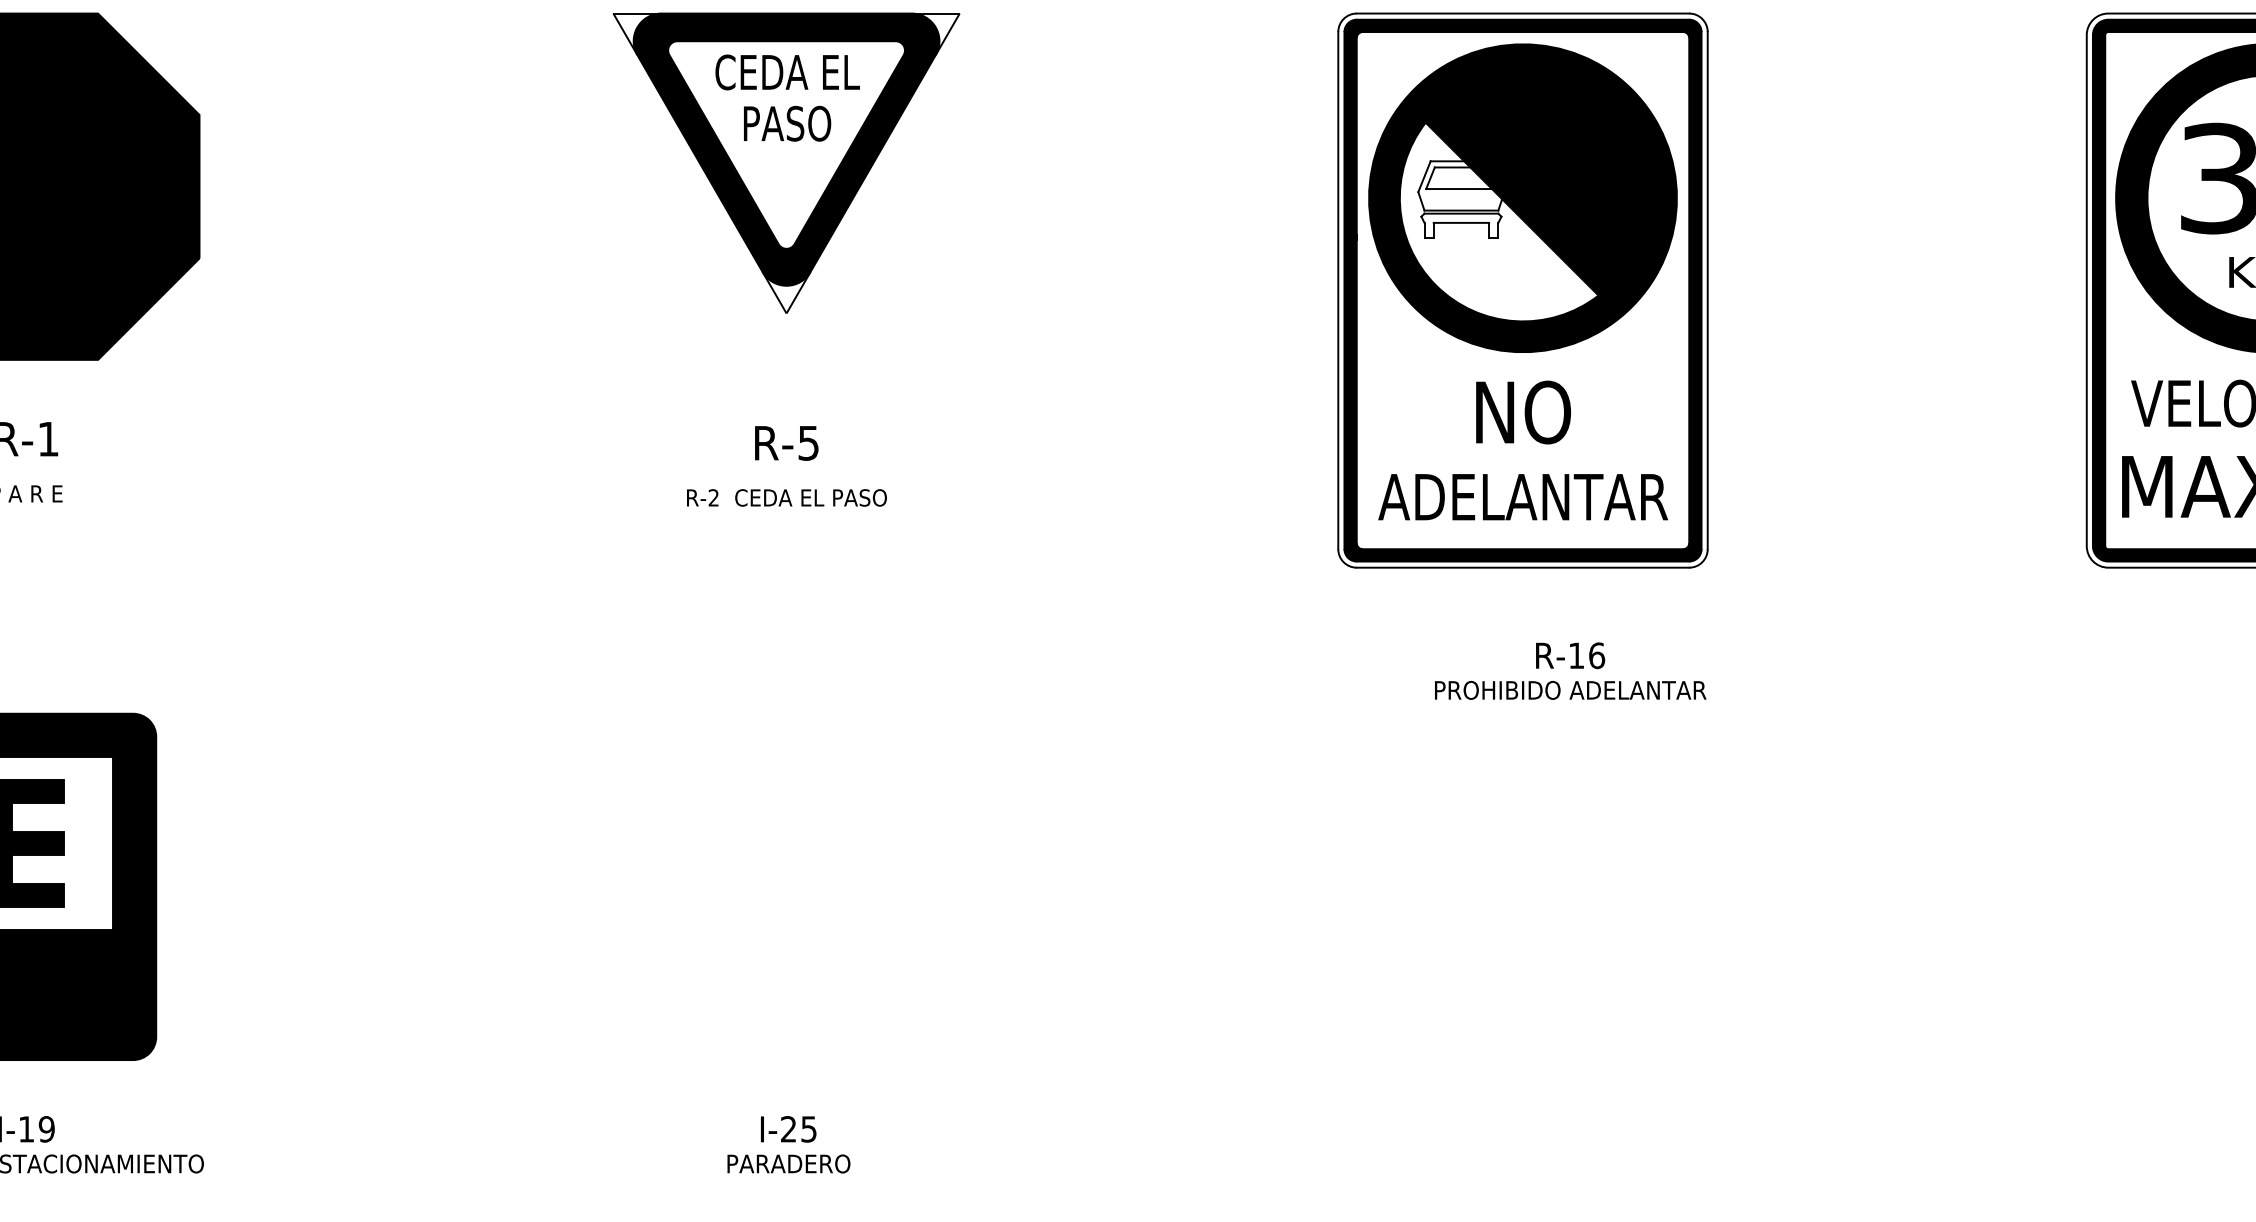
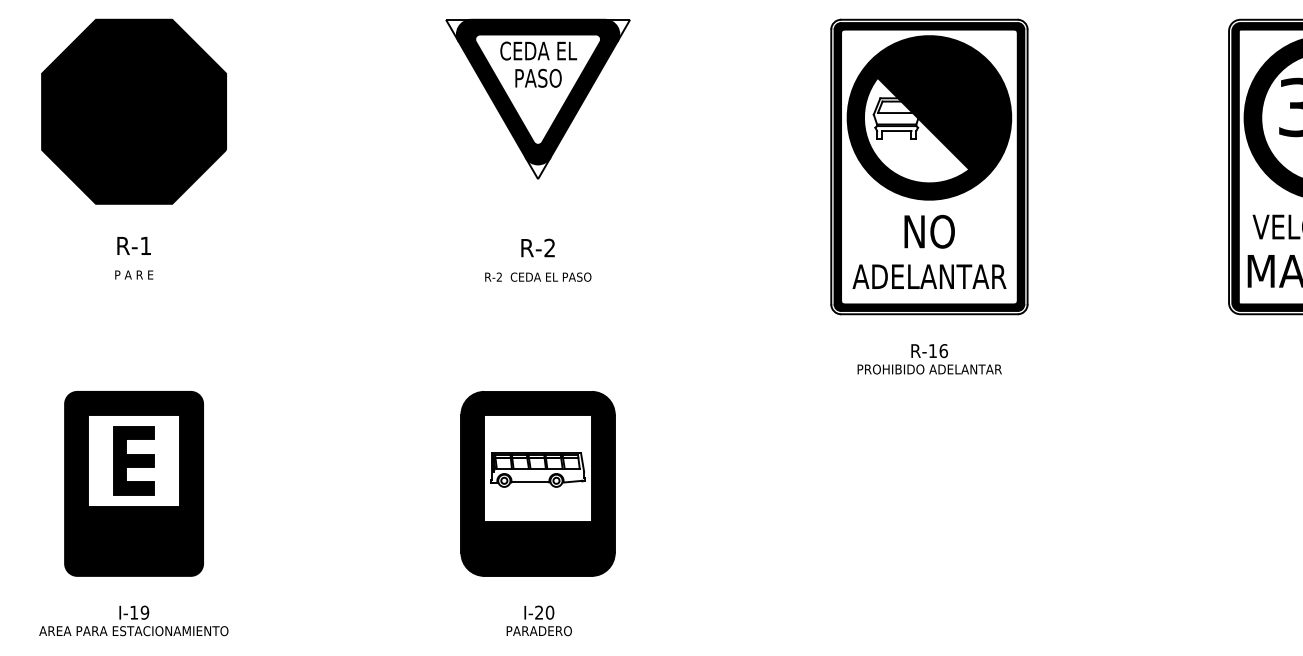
text: (808, 442) -> (549, 247), R-5 -> R-2
text: (1570, 671) -> (929, 359), moved
part: (785, 886) -> (537, 483), added
text: (808, 1128) -> (549, 612), I-25 -> I-20

